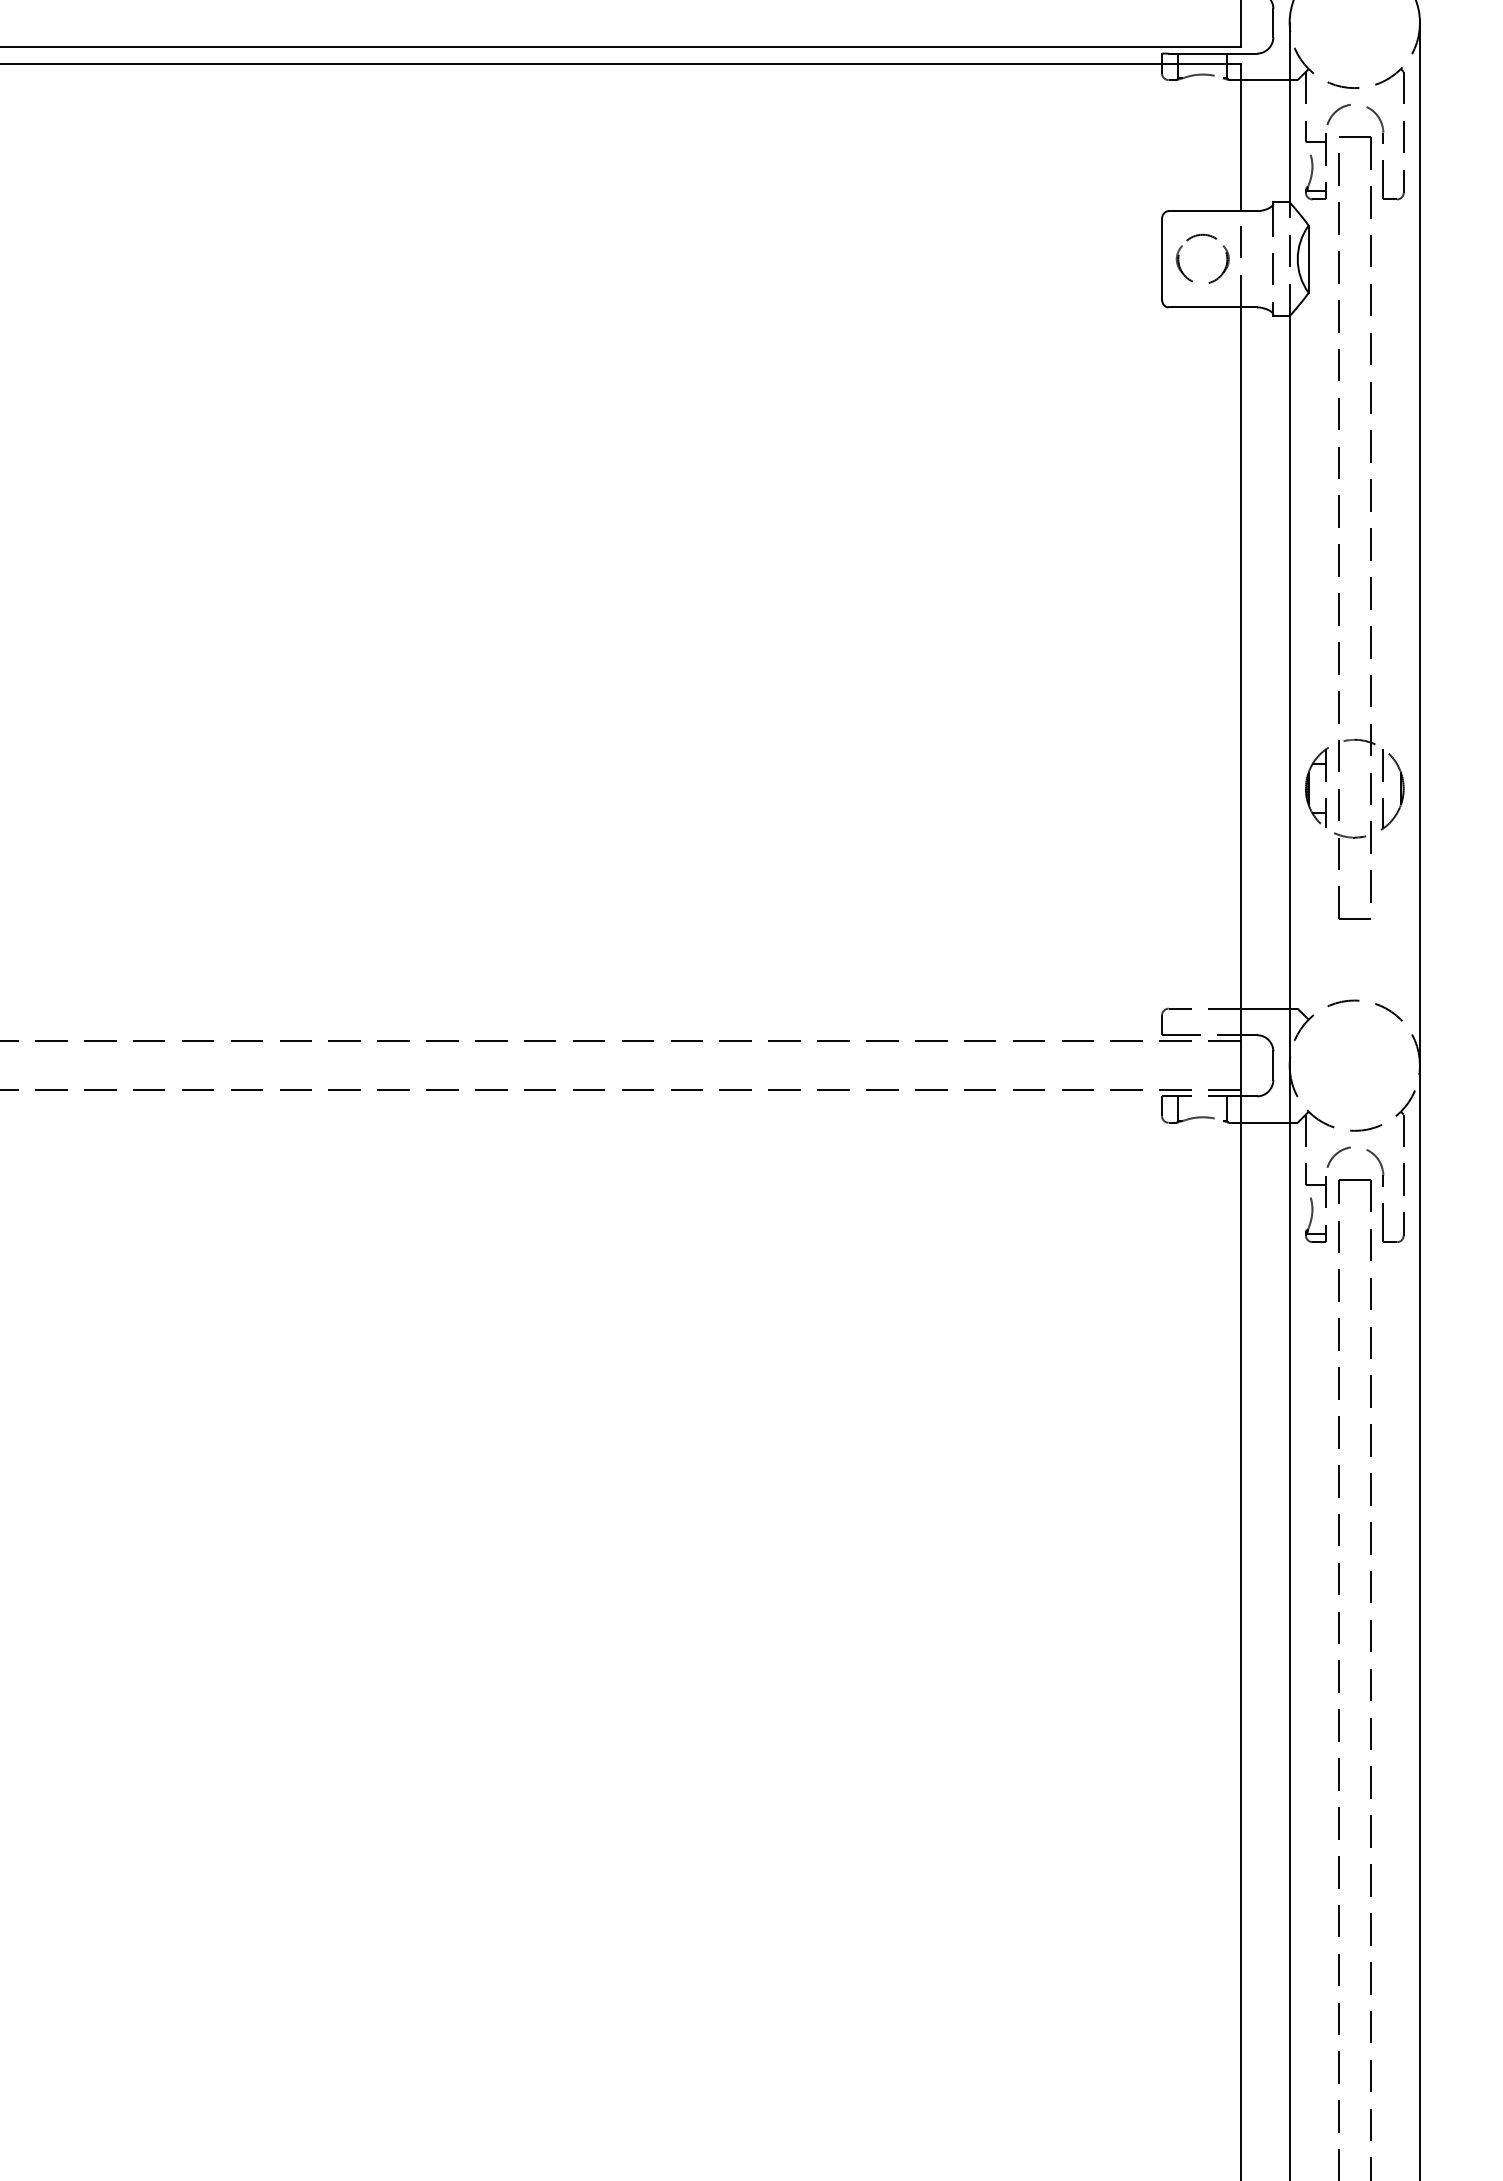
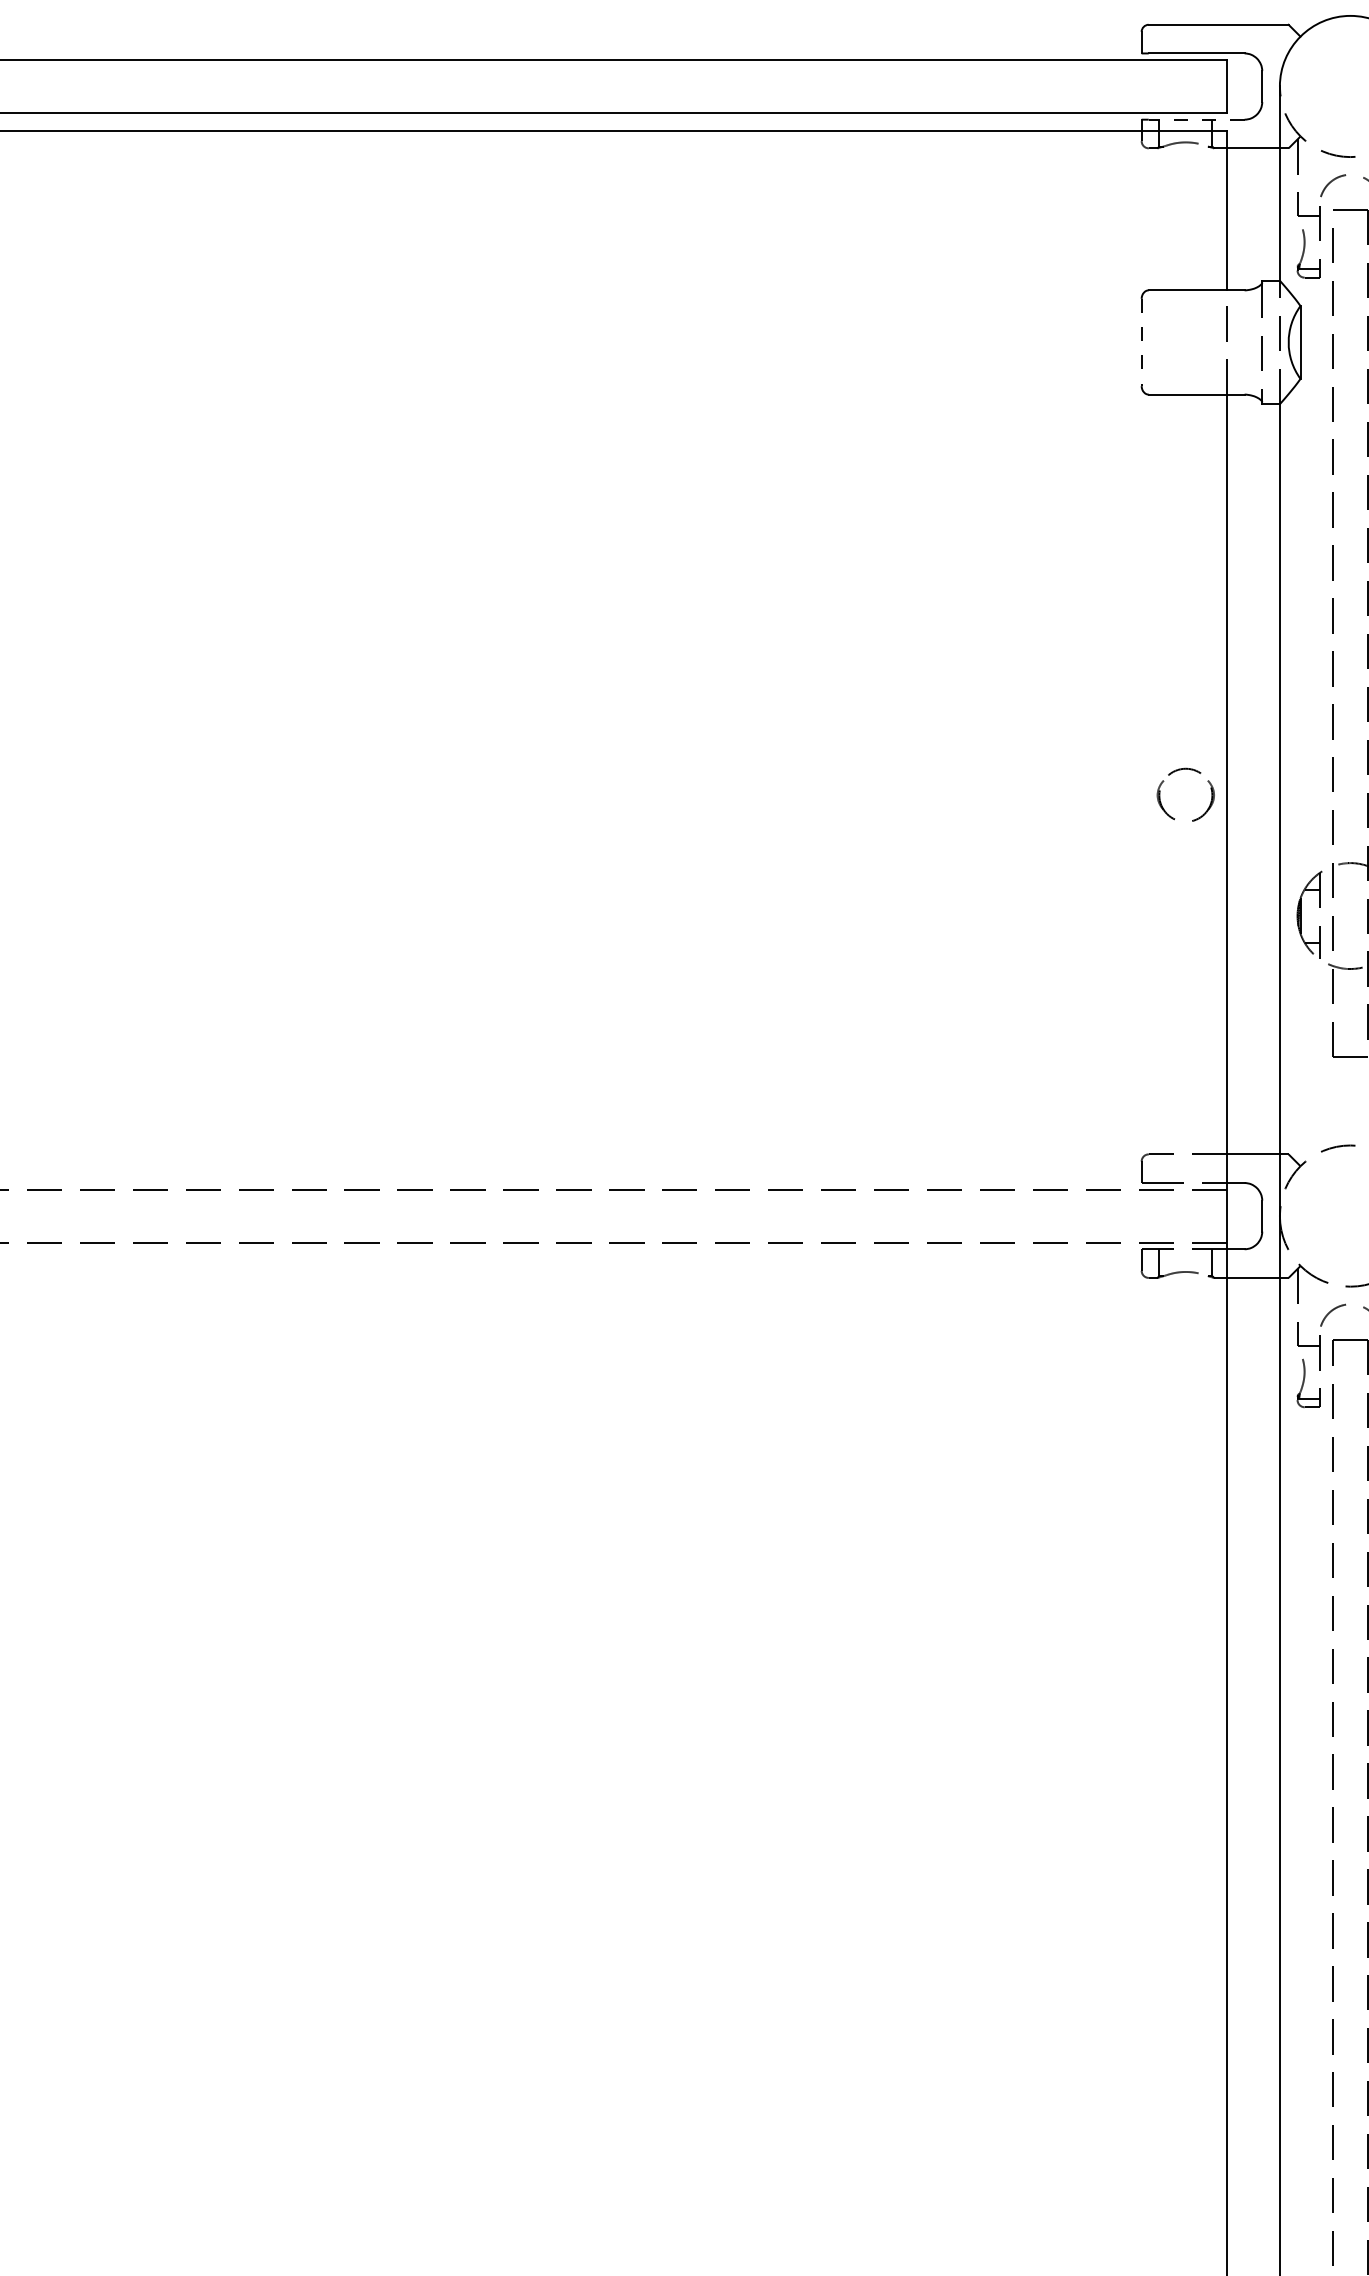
line: (1212, 53) -> (1196, 119), solid -> dashed
part: (1198, 236) -> (1181, 770), moved
line: (1162, 259) -> (1142, 342), solid -> dashed

